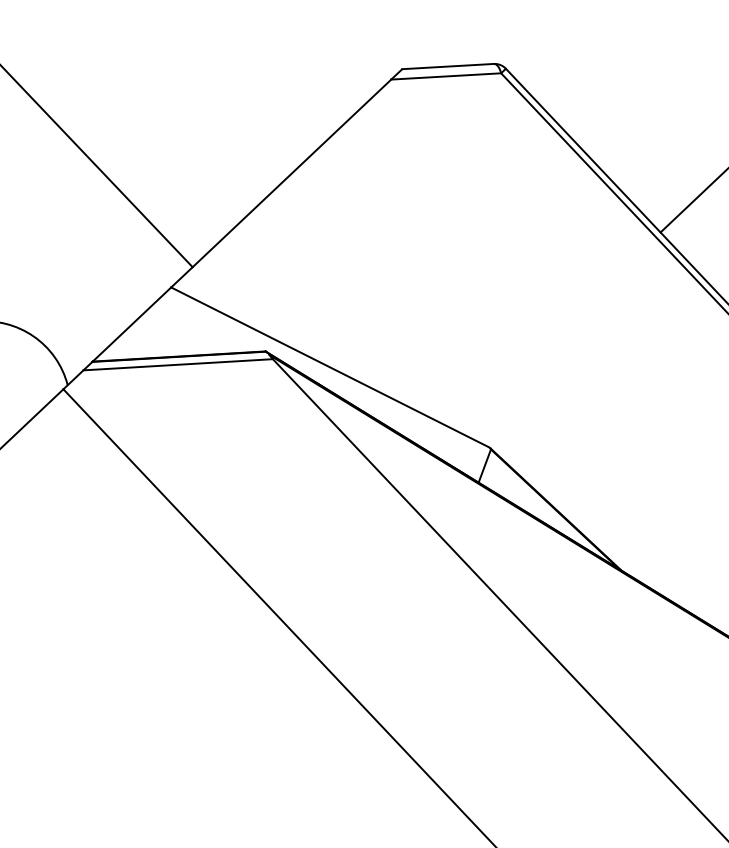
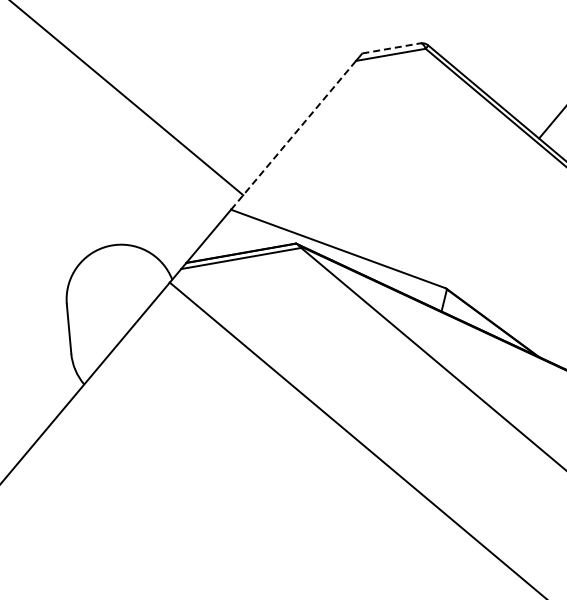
line: (448, 66) -> (391, 48), solid -> dashed
line: (281, 182) -> (293, 134), solid -> dashed

